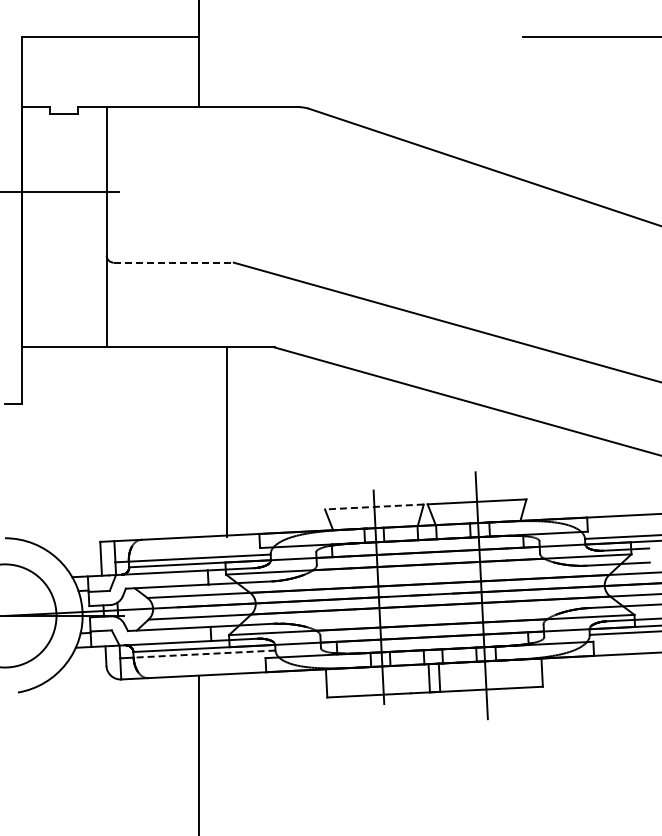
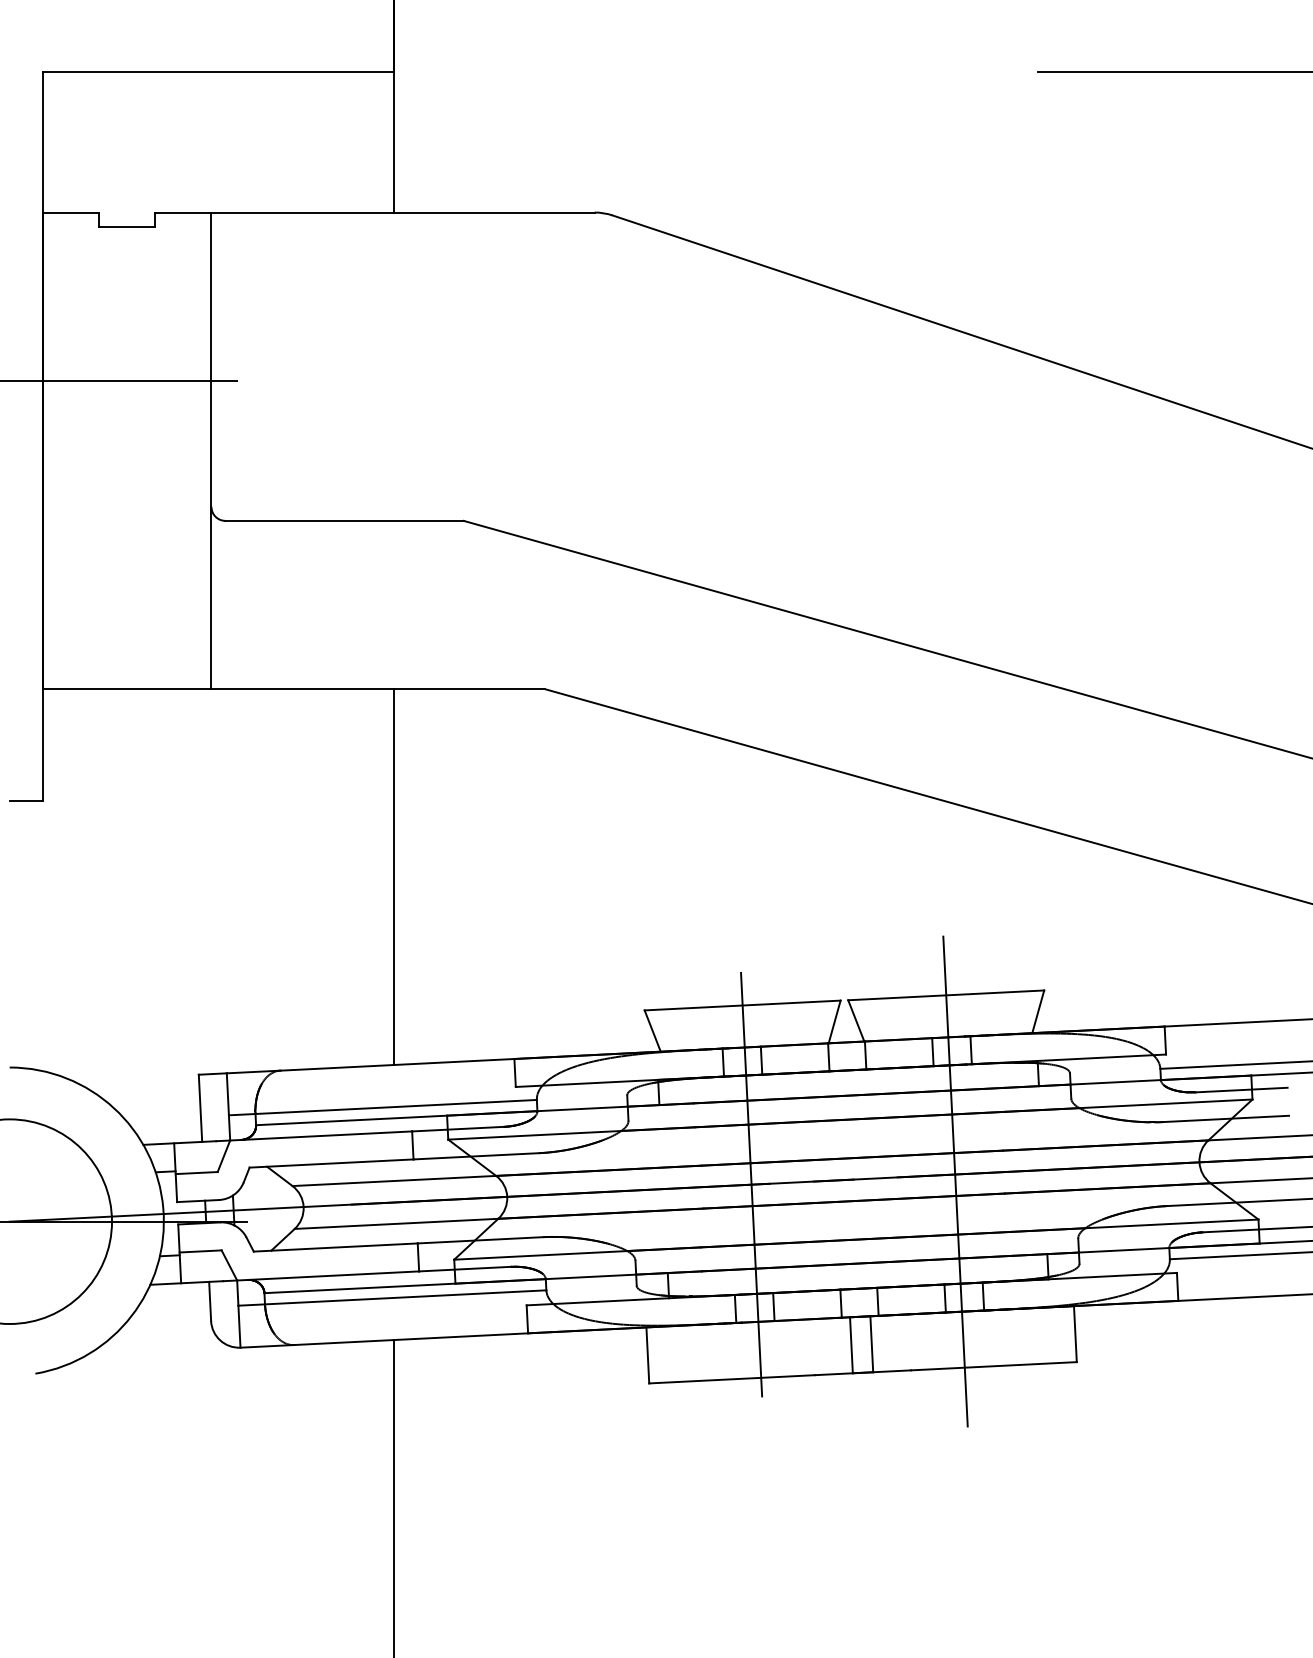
line: (174, 262) -> (346, 520), dashed -> solid
line: (226, 441) -> (393, 875), moved
line: (373, 507) -> (740, 1006), dashed -> solid
line: (204, 654) -> (405, 1298), dashed -> solid

